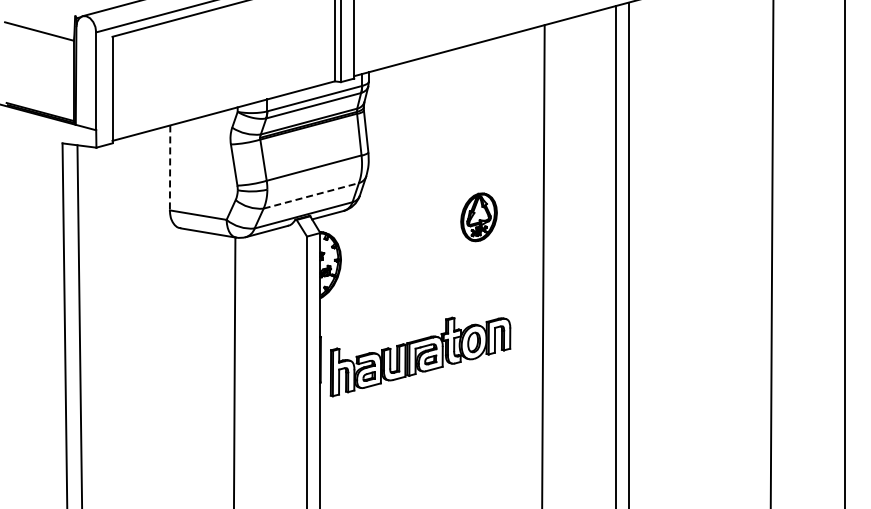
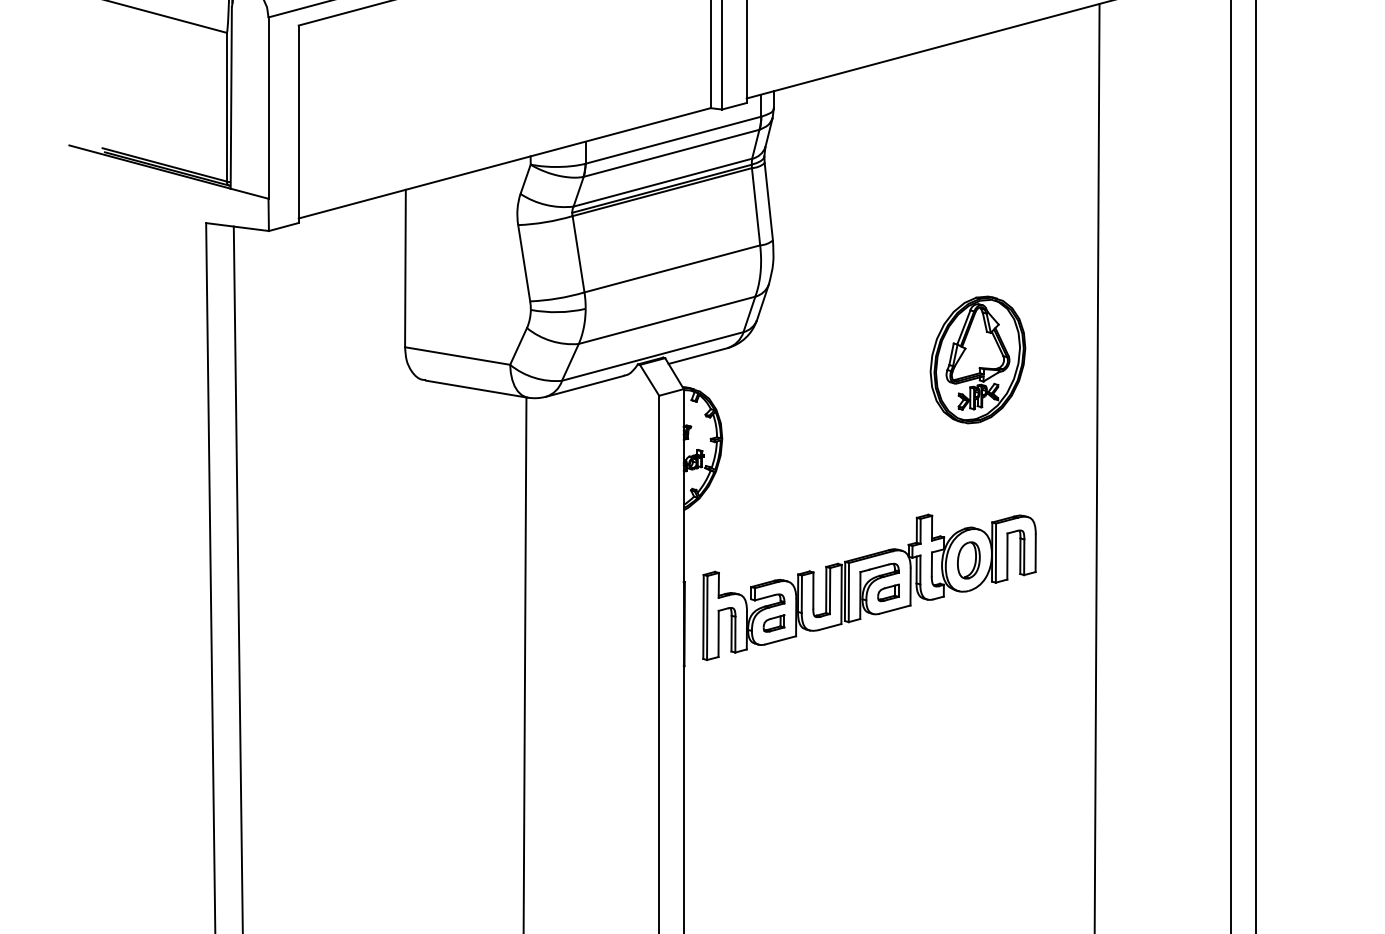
line: (170, 168) -> (406, 269), dashed -> solid
line: (311, 195) -> (667, 319), dashed -> solid
part: (478, 217) -> (976, 360), size x1.43
part: (420, 356) -> (869, 586), moved

